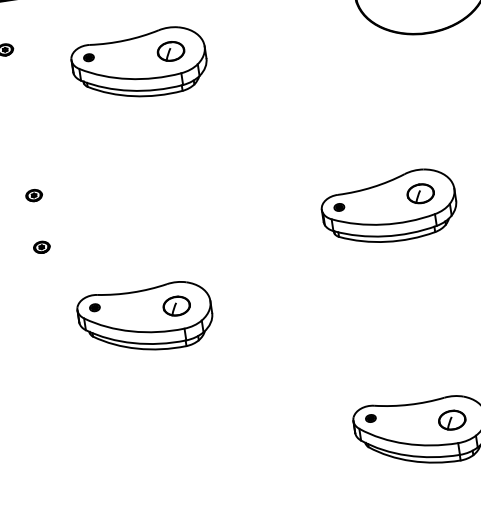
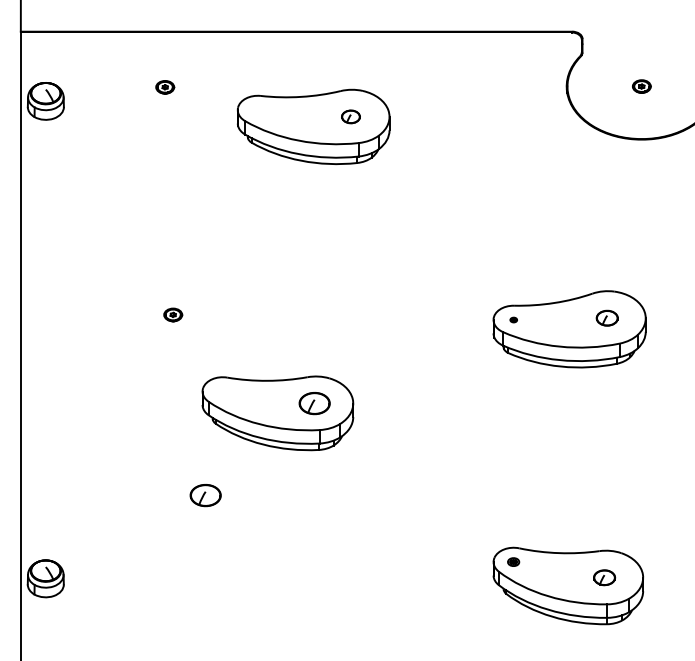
part: (170, 51) -> (350, 116), size x0.6
part: (88, 57) -> (257, 109), removed
part: (420, 192) -> (607, 317), size x0.7
part: (34, 195) -> (173, 255), removed
part: (339, 206) -> (513, 319), size x0.6
part: (94, 307) -> (222, 391), removed
part: (93, 400) -> (205, 495), added
part: (452, 420) -> (604, 577), size x0.7

